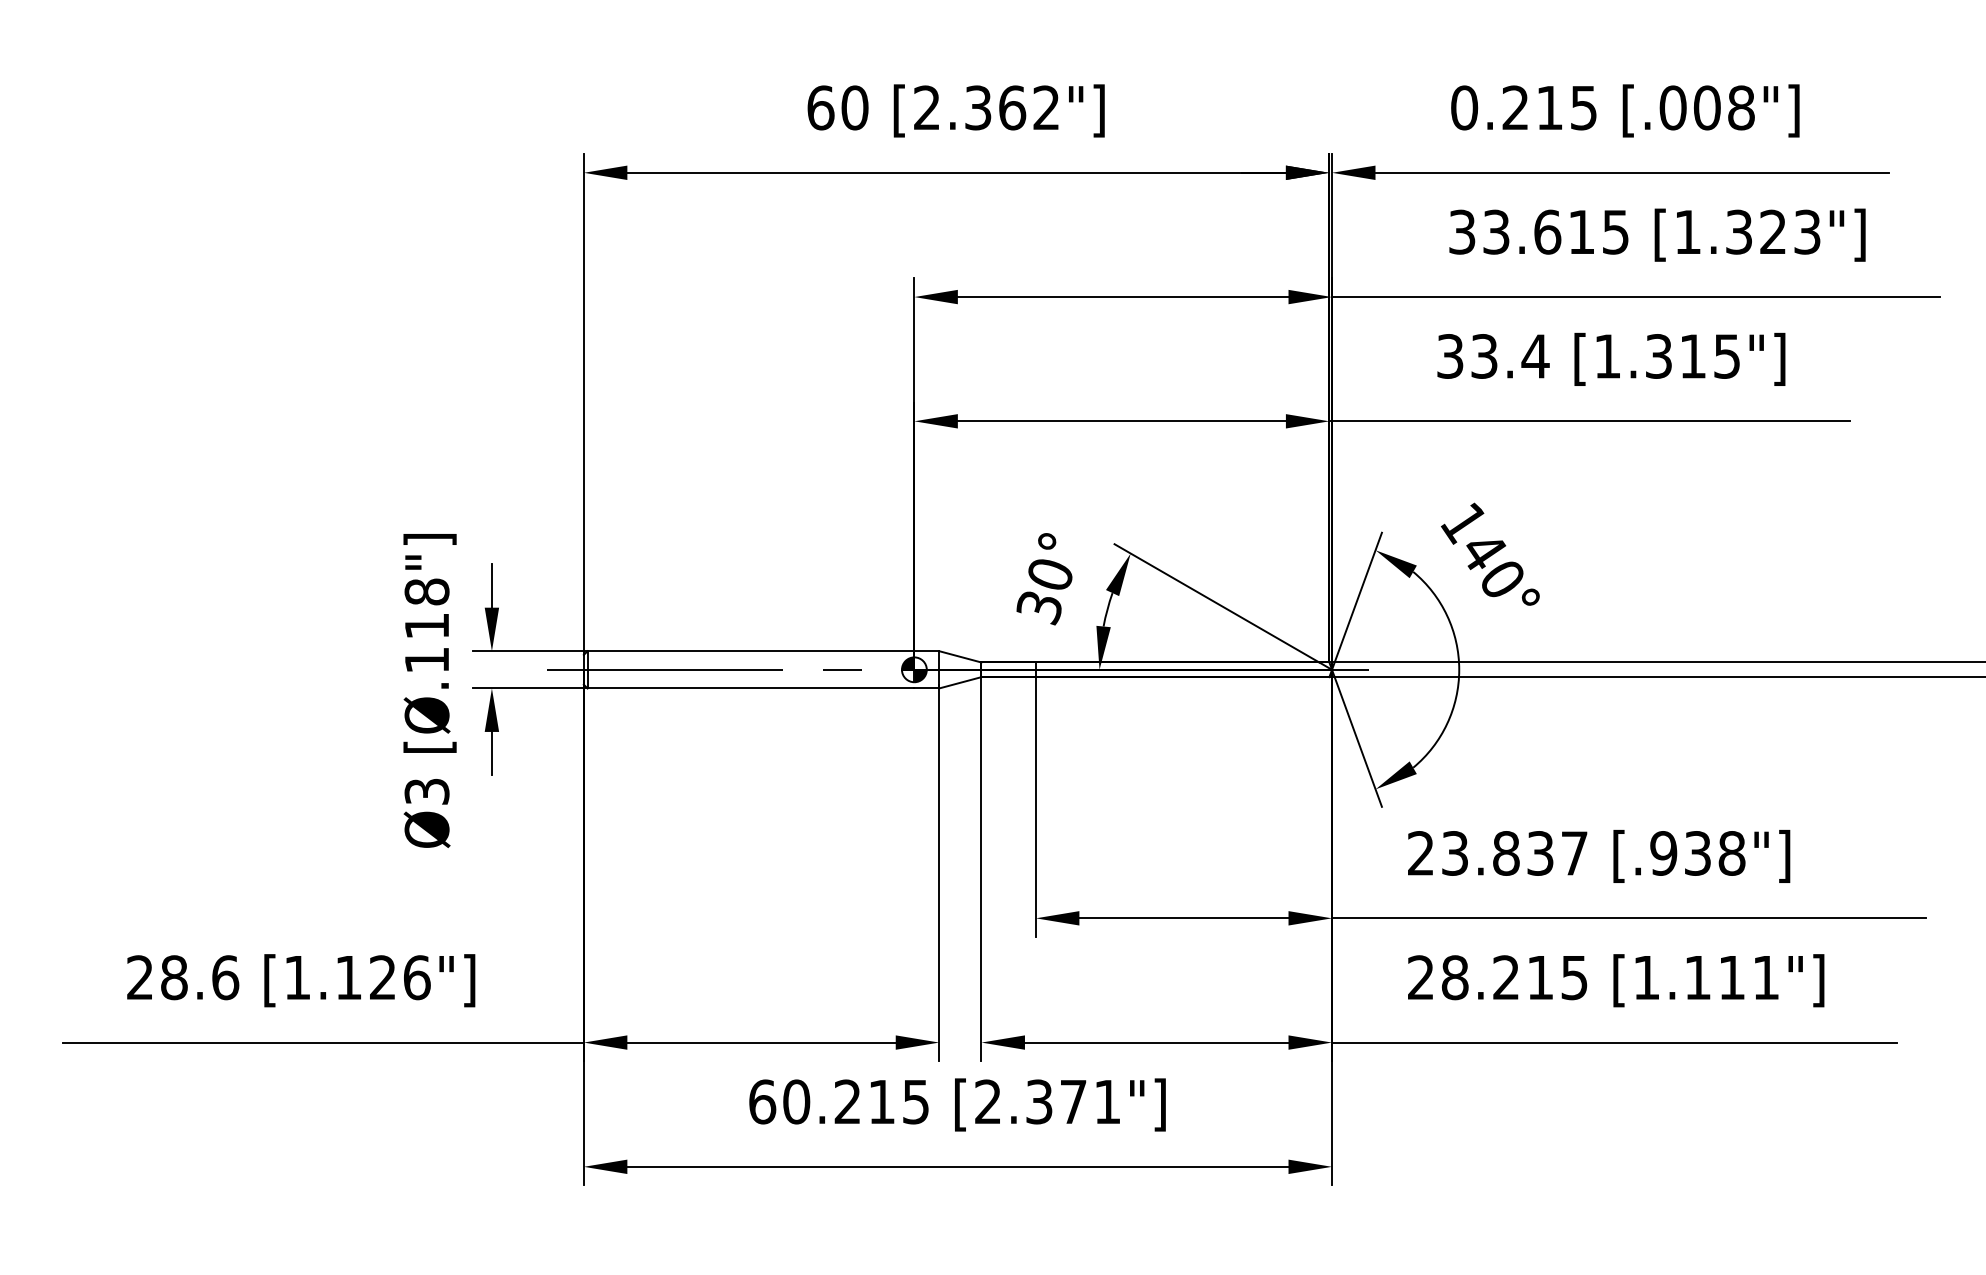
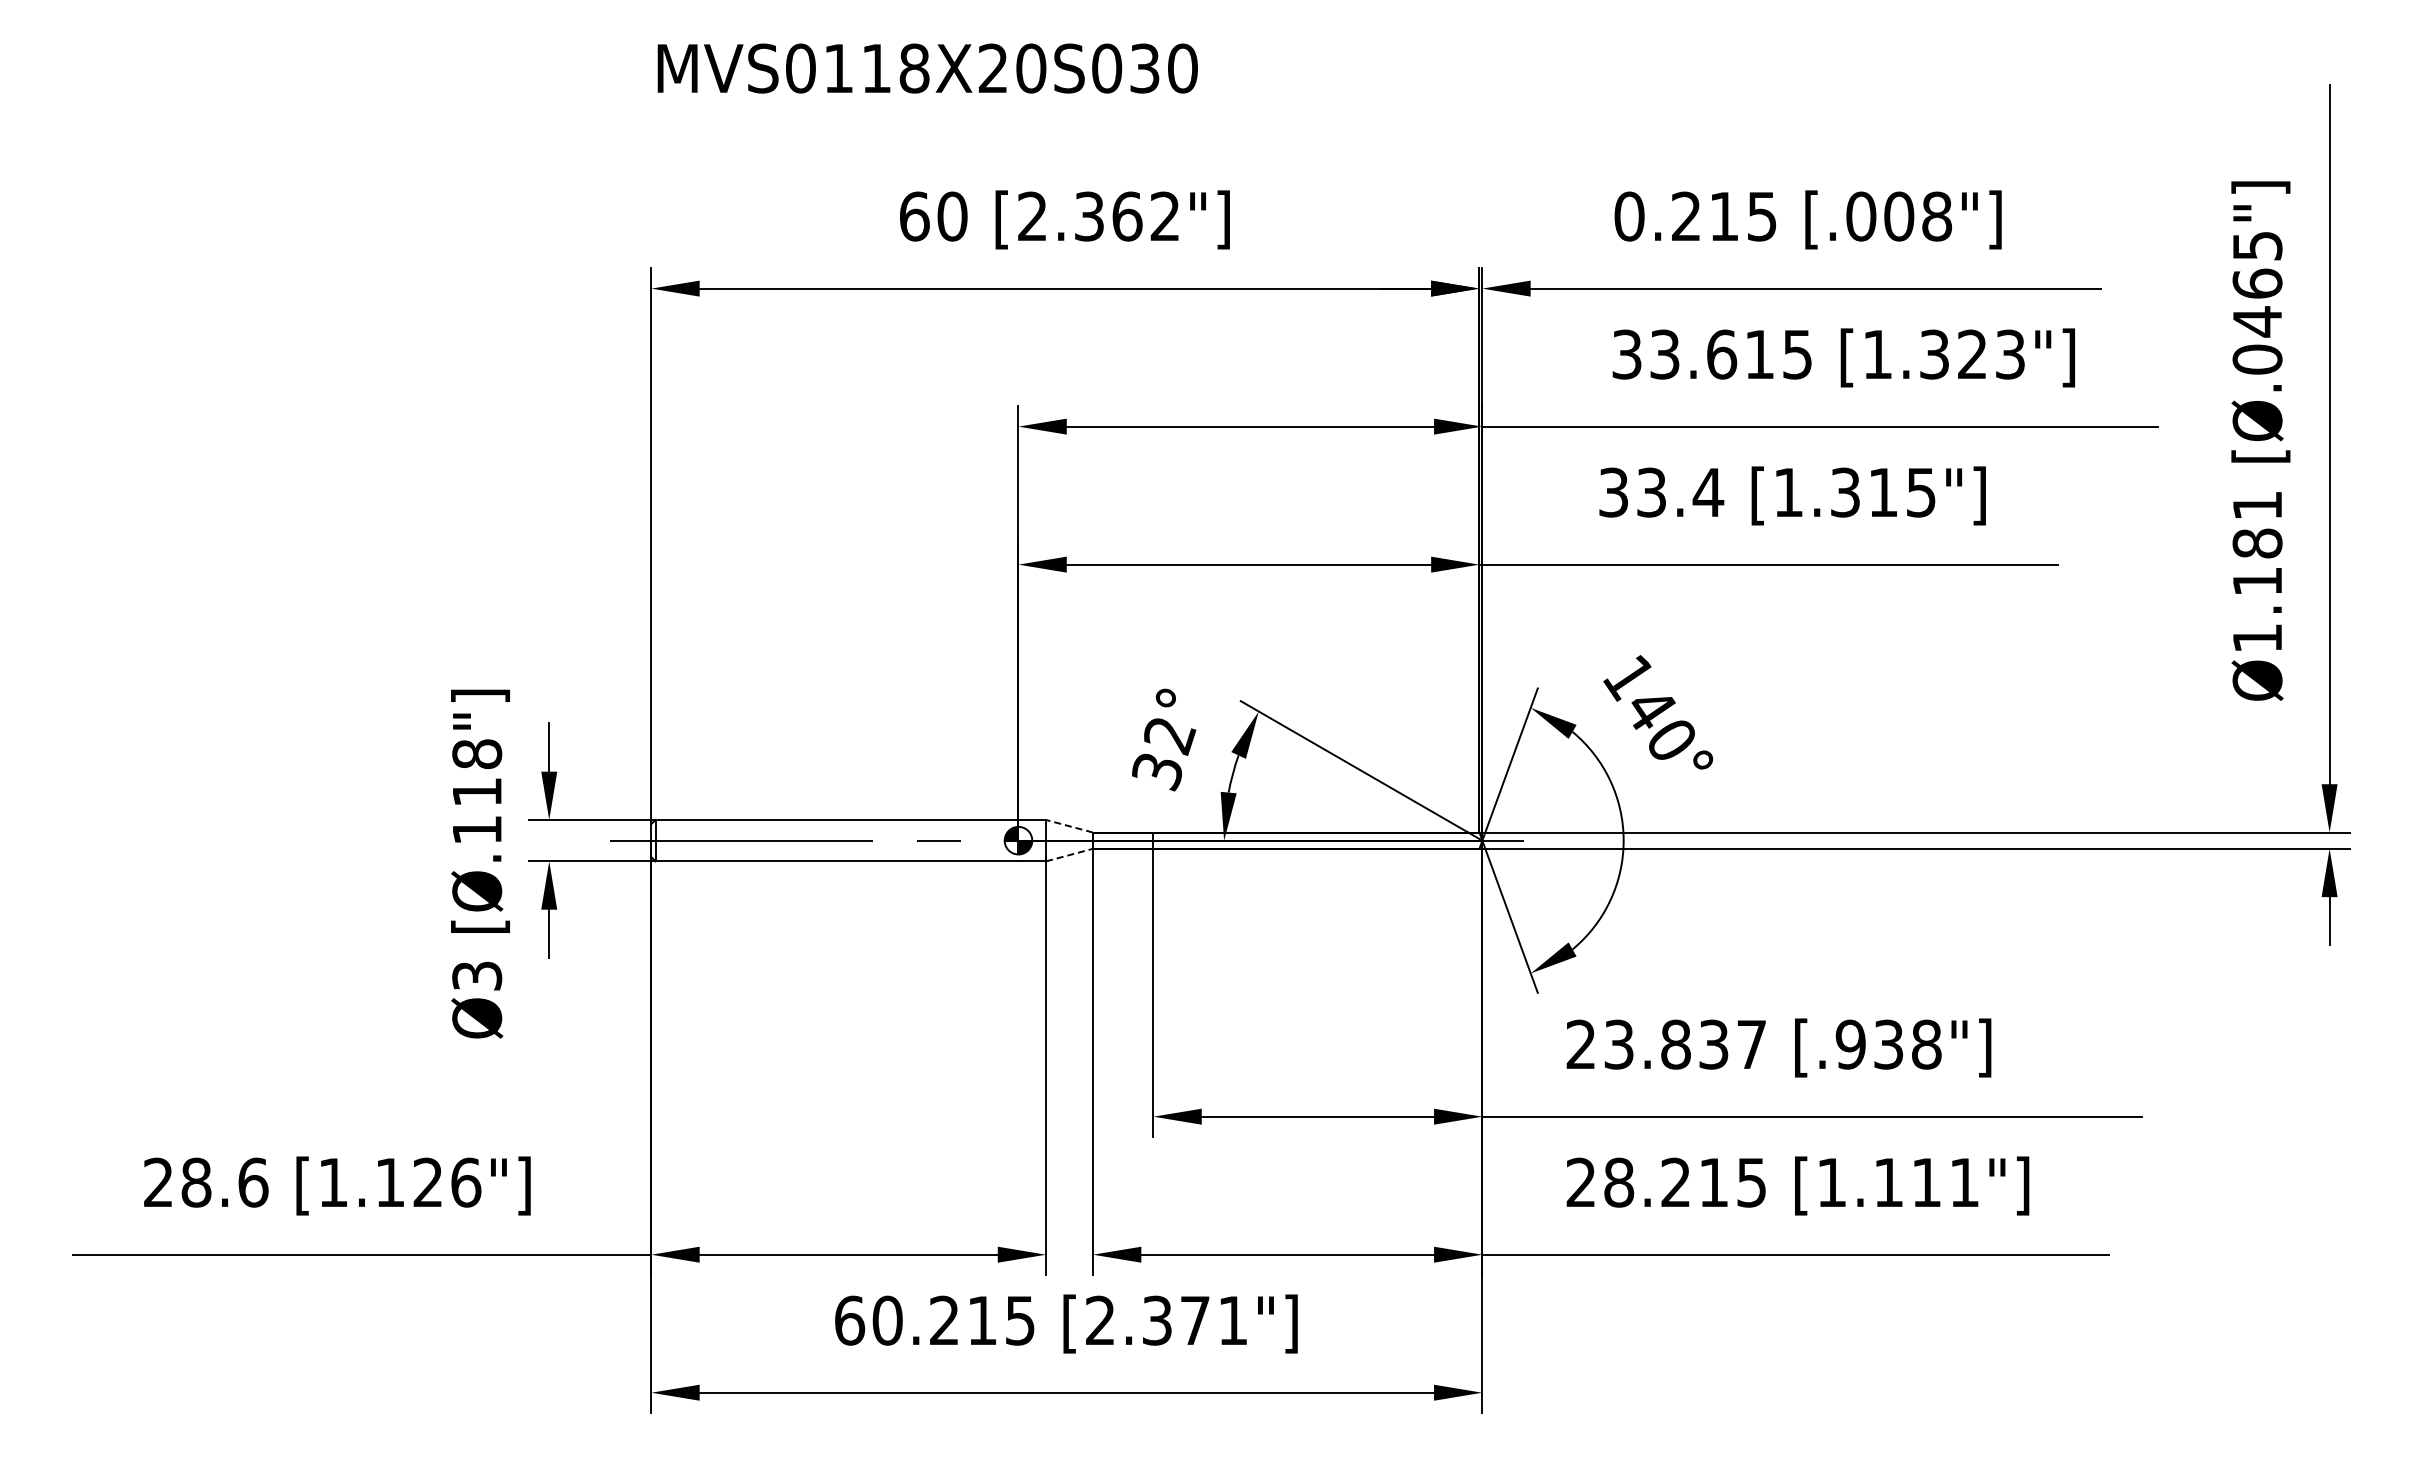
text: (1051, 576) -> (1170, 736), 30° -> 32°
line: (960, 657) -> (1069, 826), solid -> dashed
line: (960, 682) -> (1069, 854), solid -> dashed

